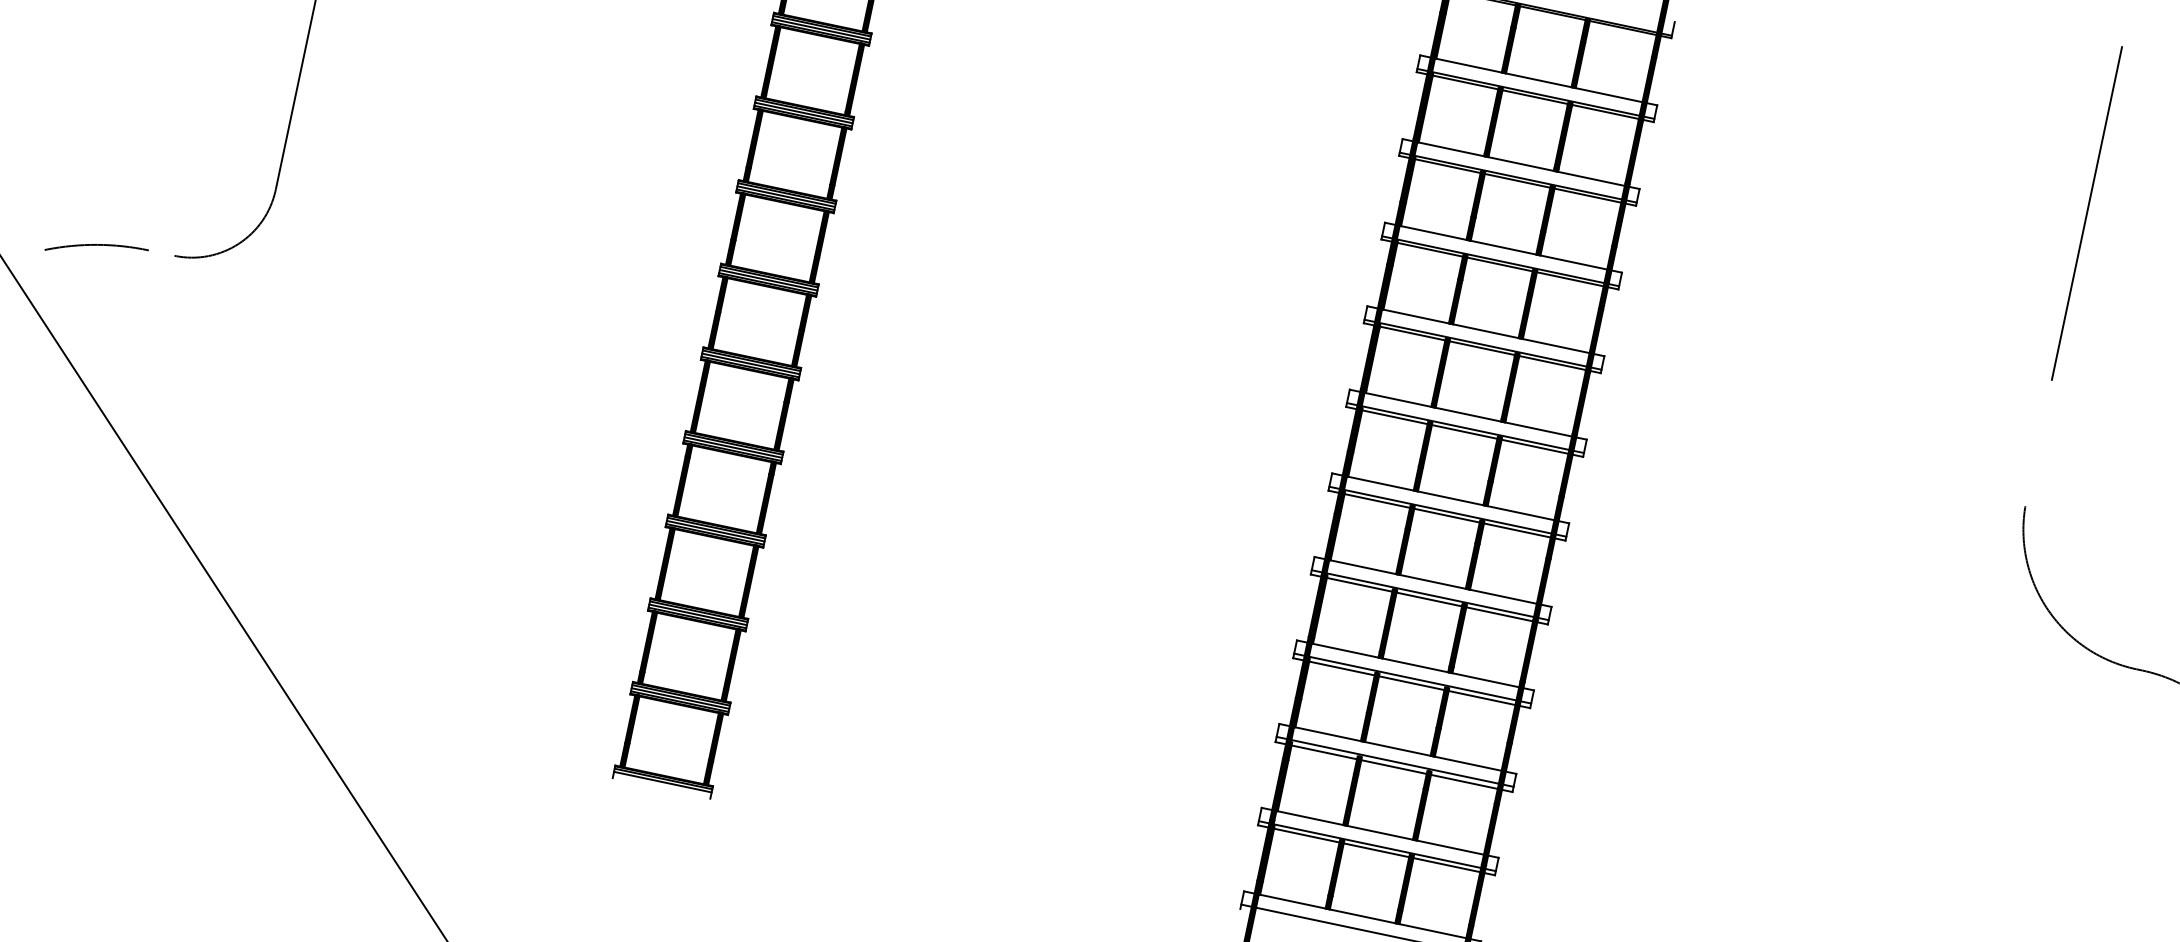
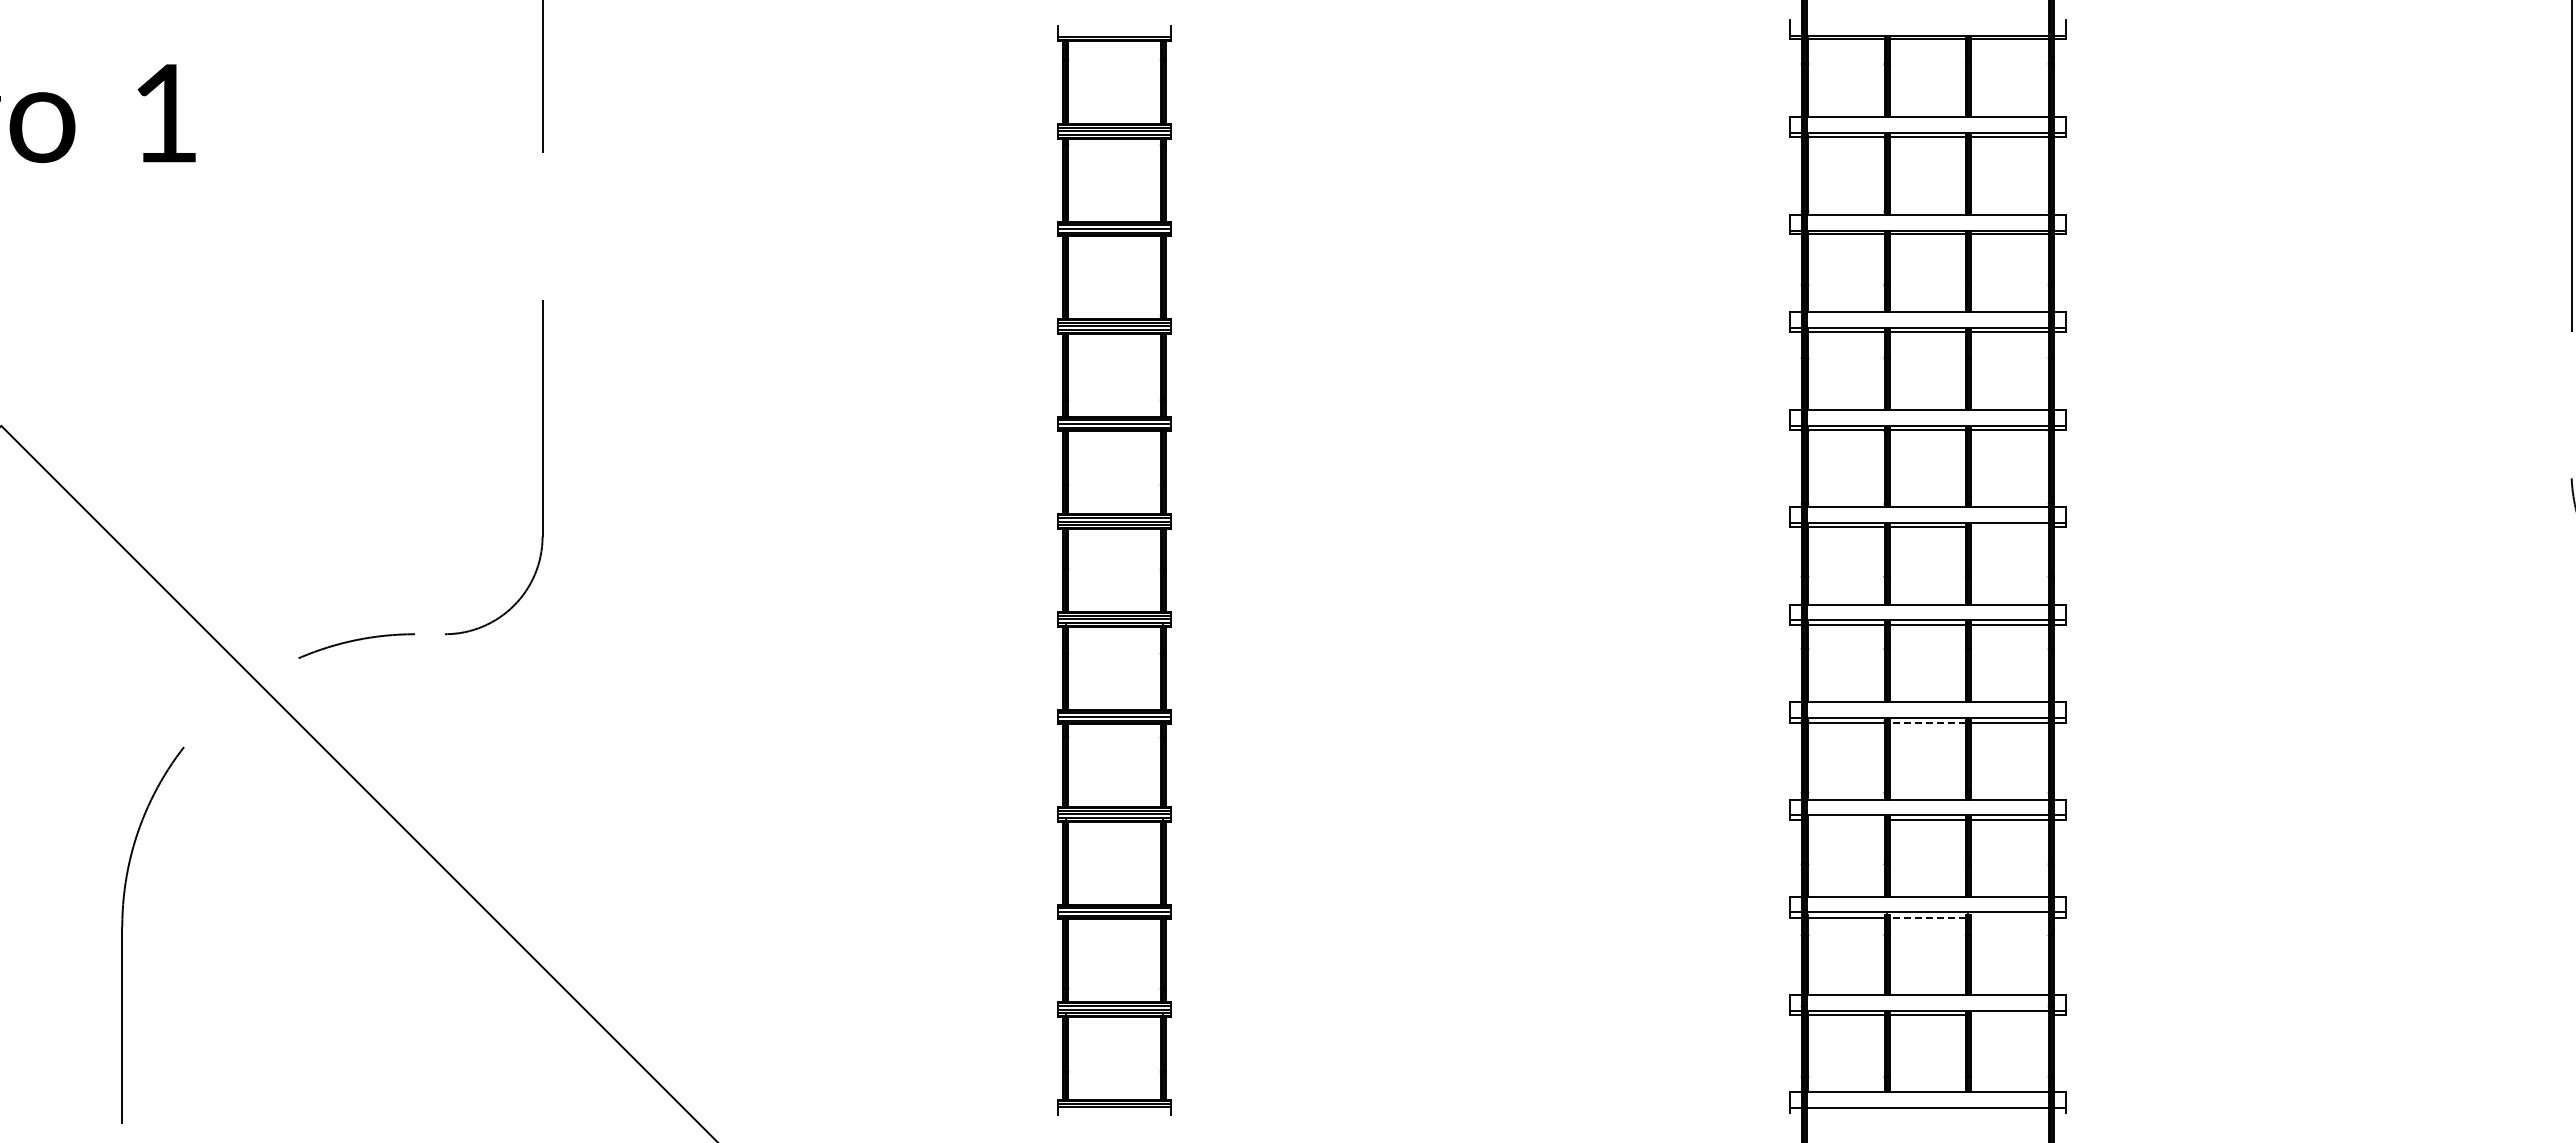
line: (1534, 446) -> (2009, 527), removed
line: (1429, 599) -> (1927, 722), solid -> dashed
line: (1342, 668) -> (1846, 820), removed
line: (1393, 767) -> (1927, 918), solid -> dashed
line: (1464, 782) -> (2009, 918), removed
line: (1446, 865) -> (2009, 1015), removed

